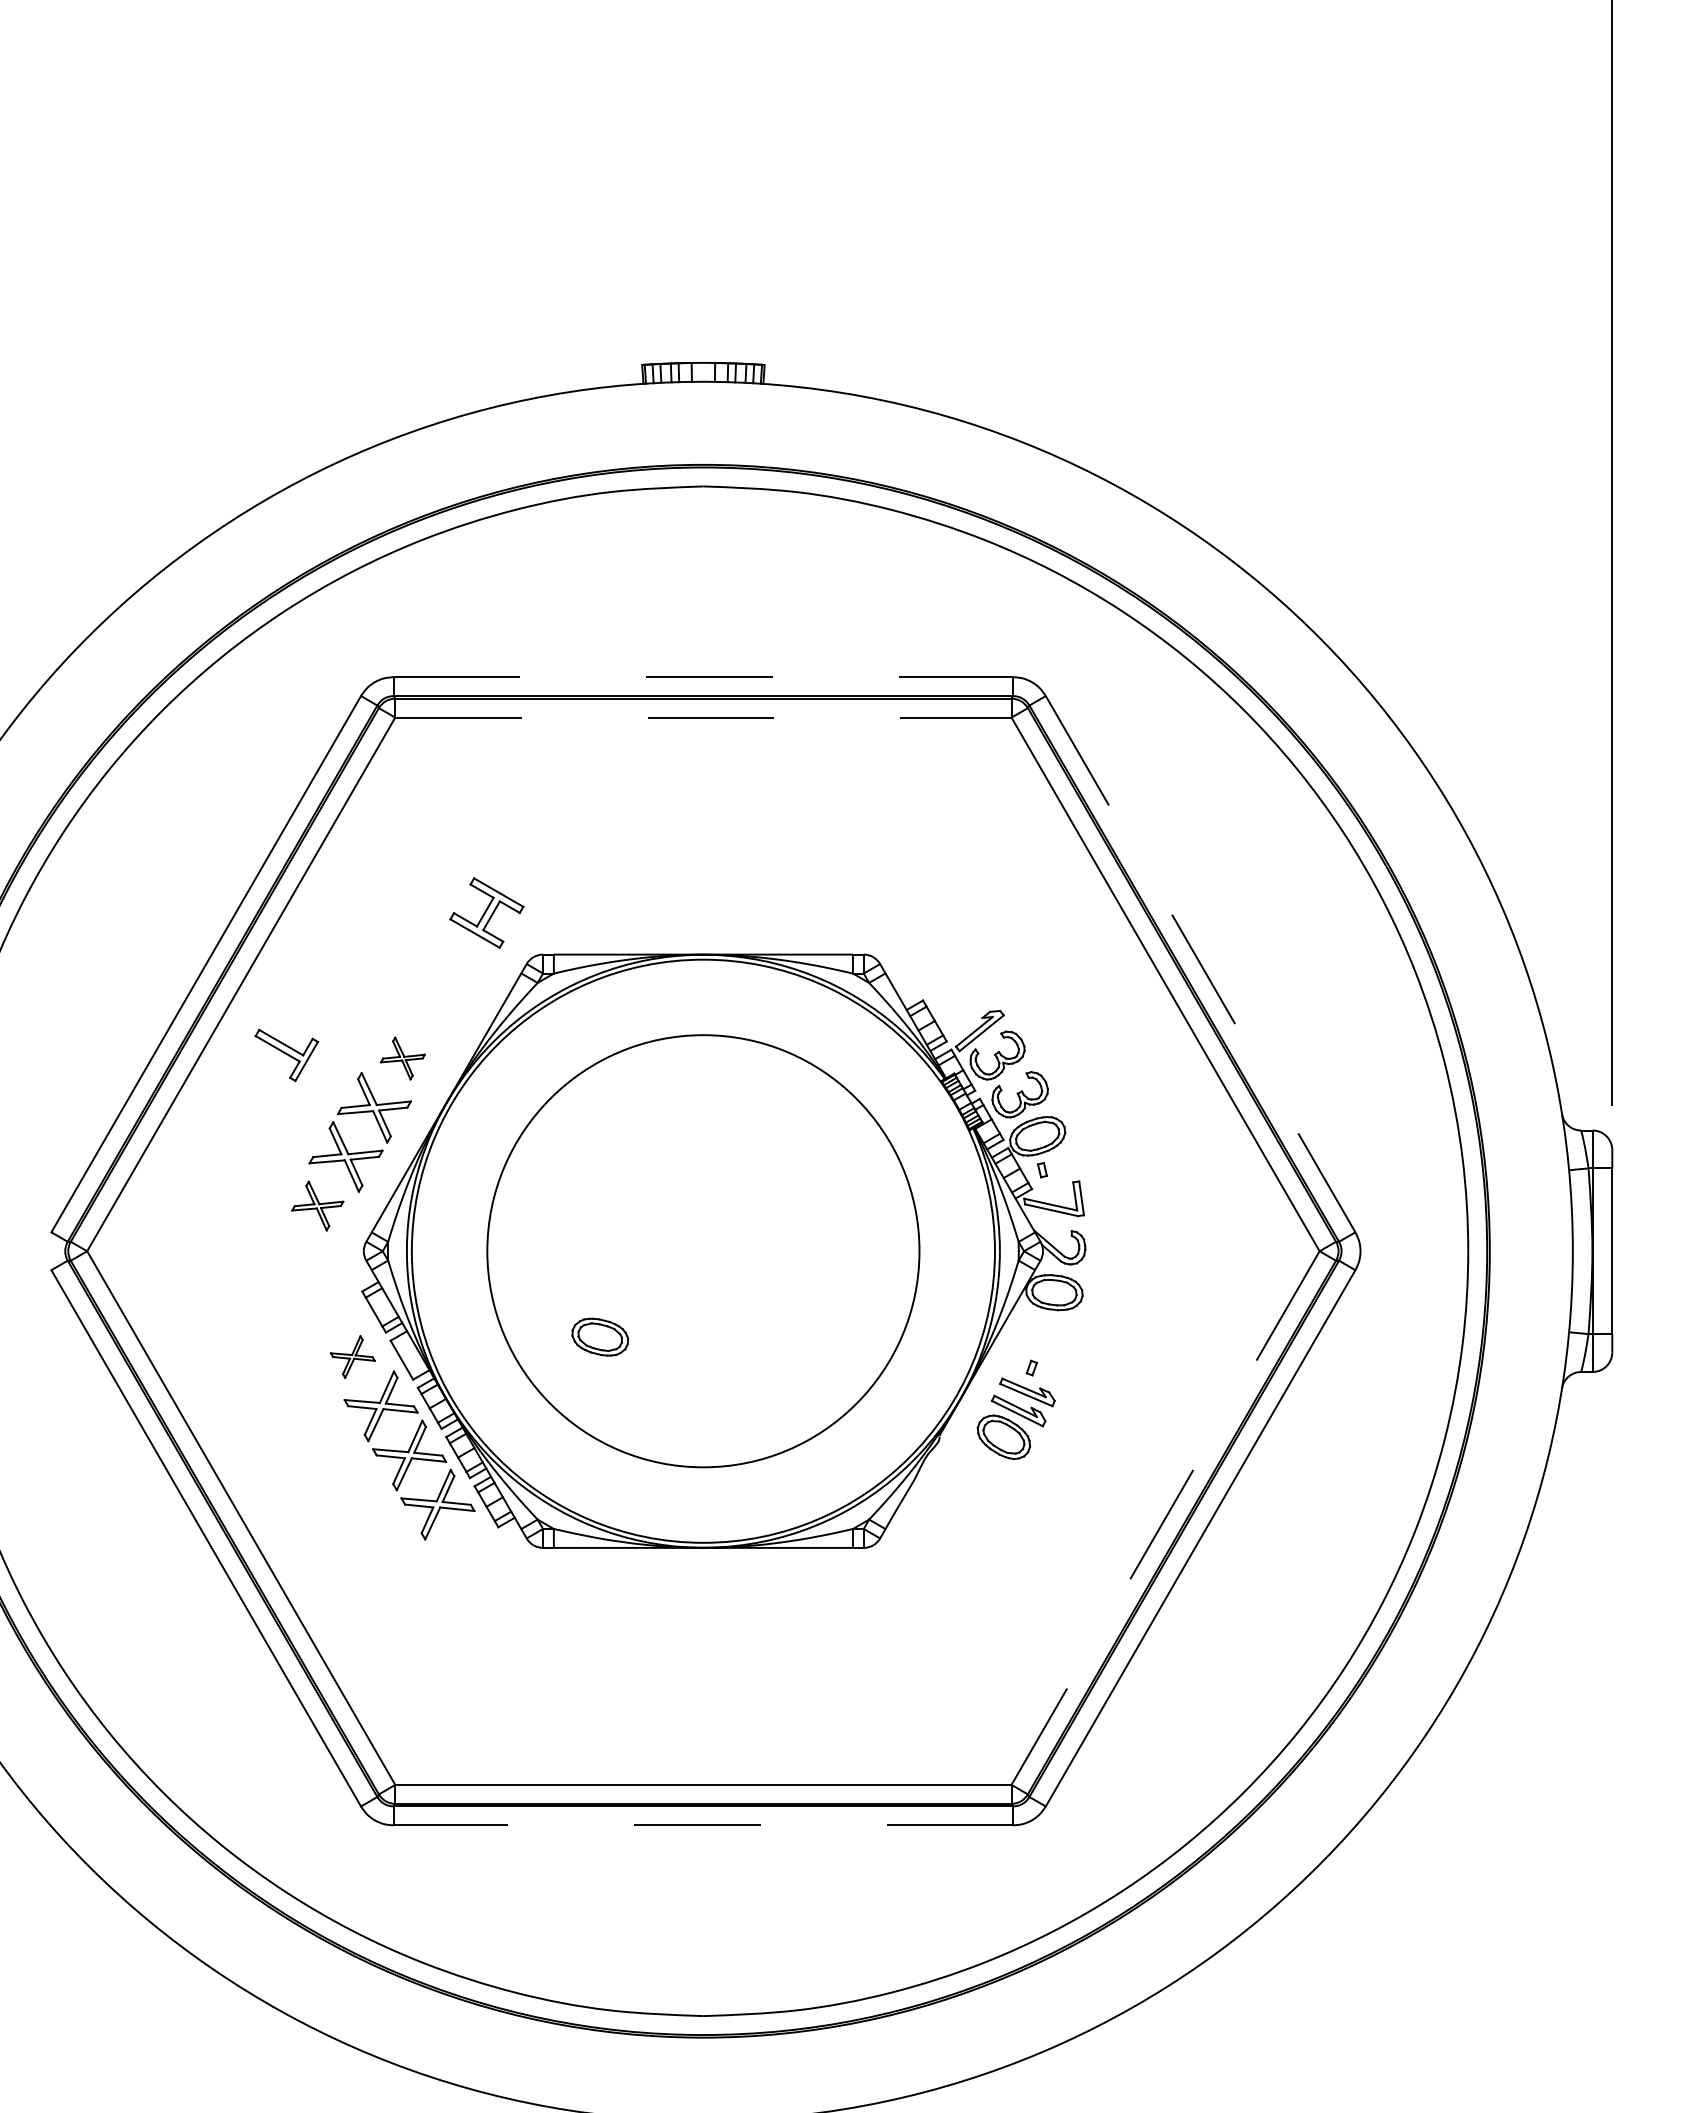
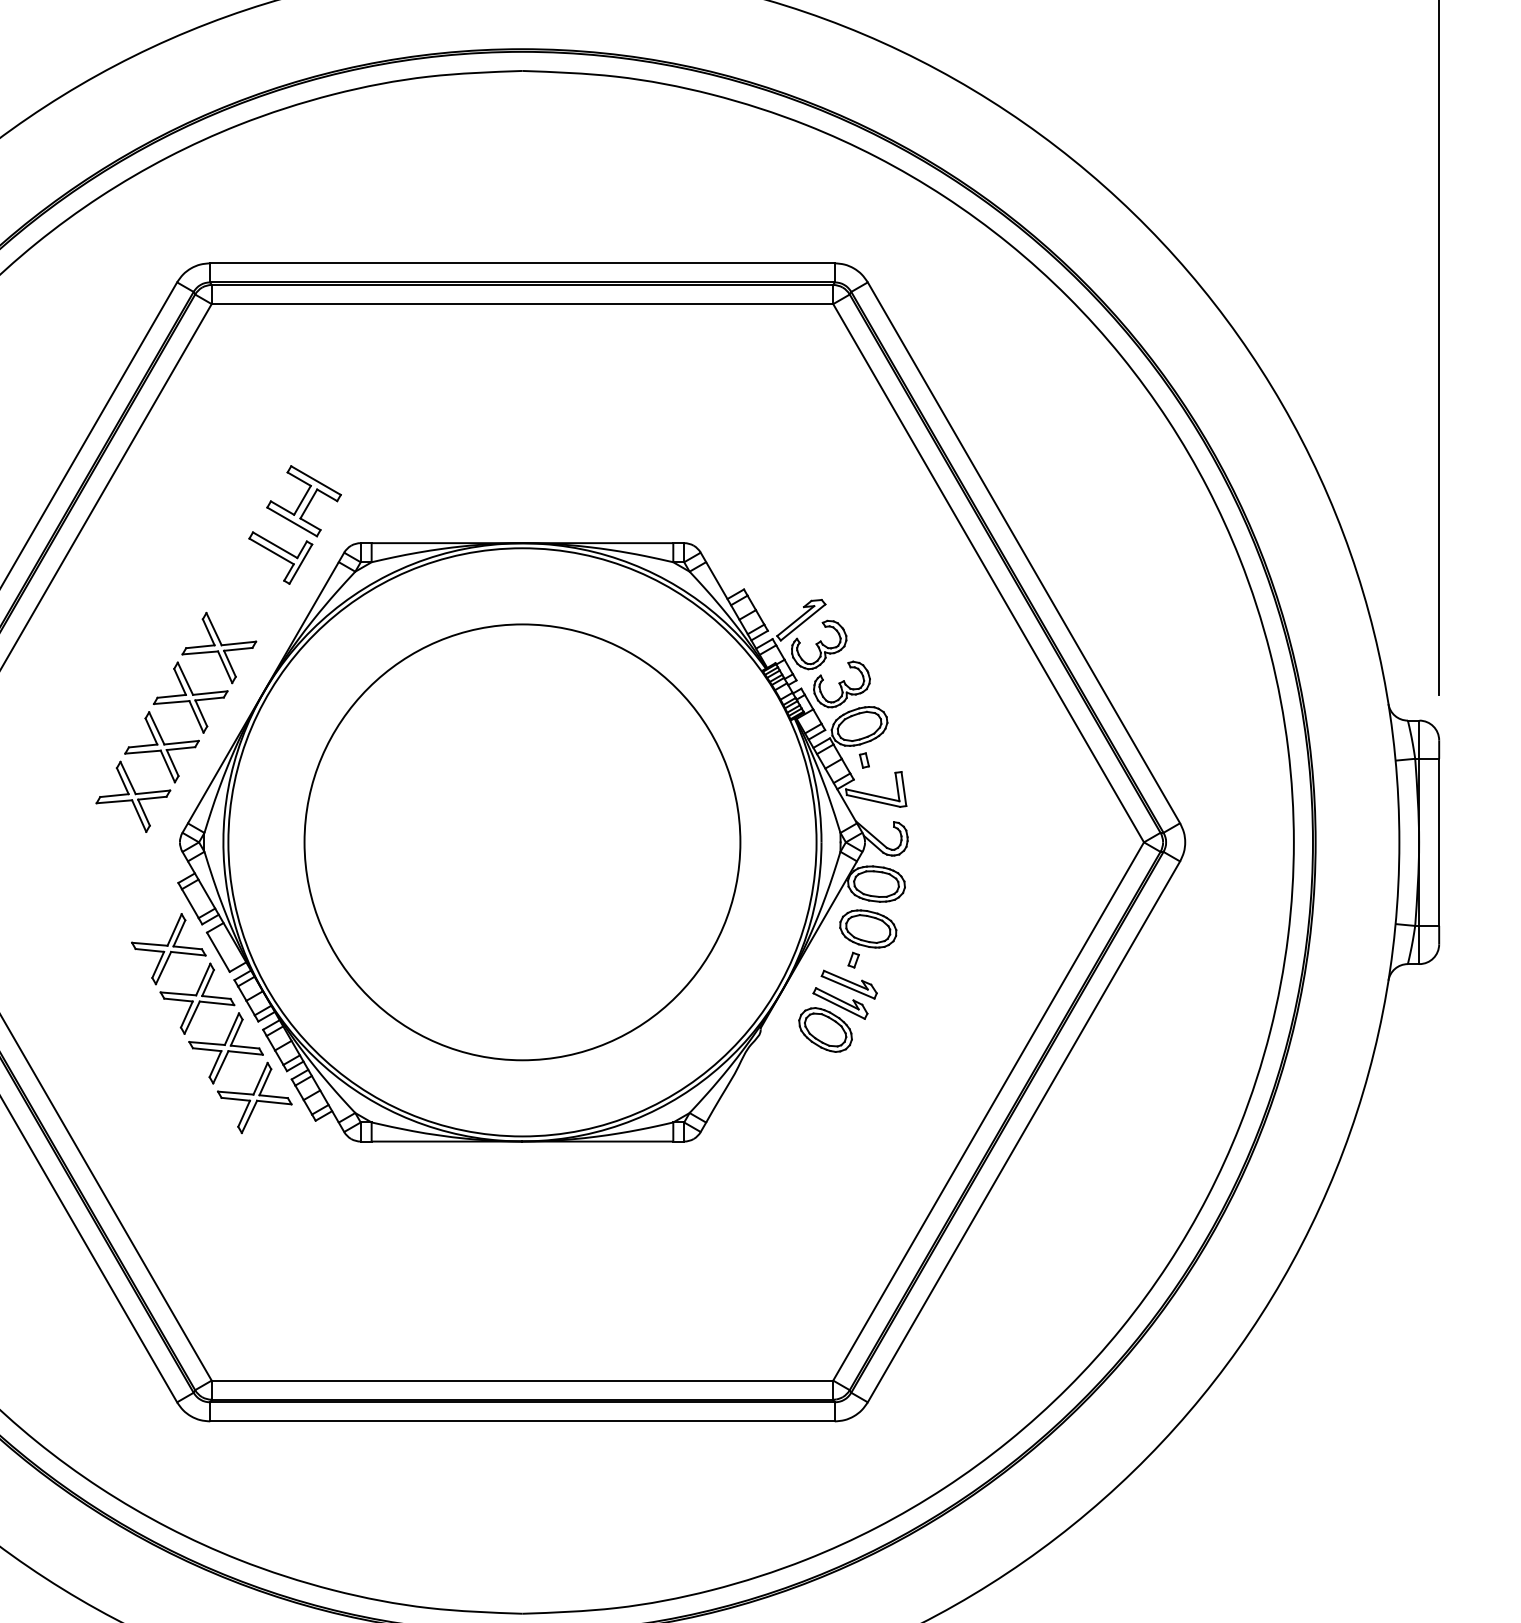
line: (703, 677) -> (522, 263), dashed -> solid
line: (703, 717) -> (522, 304), dashed -> solid
line: (1200, 964) -> (1023, 553), dashed -> solid
part: (286, 1055) -> (280, 558), moved
part: (402, 1058) -> (218, 647), size x1.67
part: (317, 1205) -> (133, 796), size x1.43
part: (600, 1336) -> (868, 928), moved
part: (352, 1356) -> (168, 948), size x1.67
line: (1165, 1518) -> (988, 1111), dashed -> solid
line: (703, 1825) -> (522, 1421), dashed -> solid

